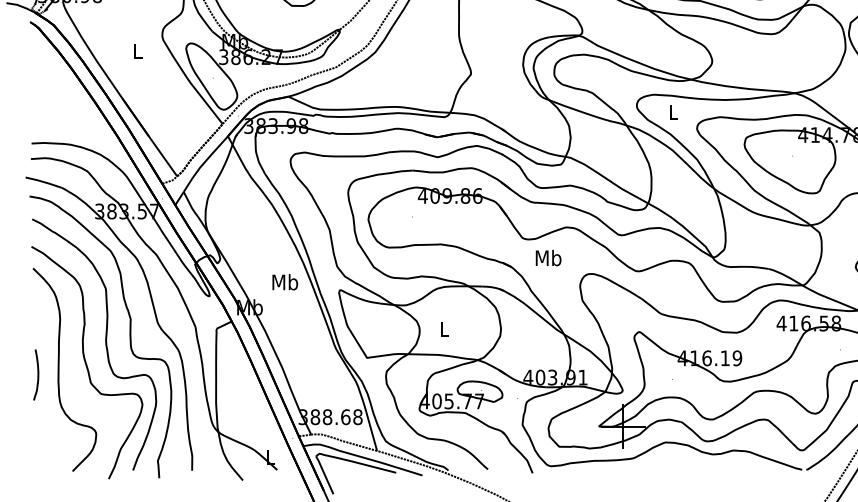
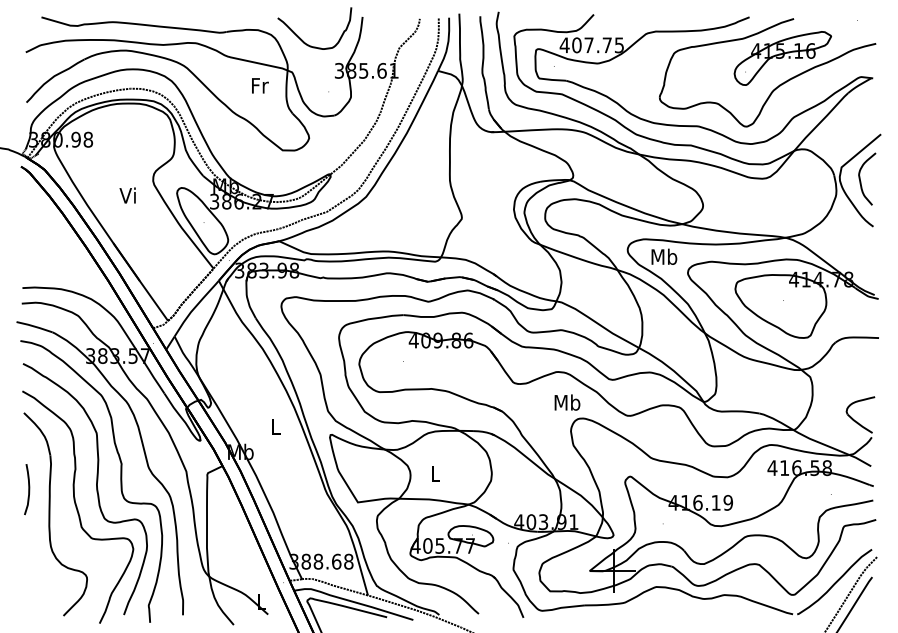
text: (136, 50) -> (127, 195), L -> Vi
text: (673, 111) -> (664, 256), L -> Mb
text: (548, 257) -> (567, 402), moved
text: (284, 281) -> (275, 426), Mb -> L
curve: (37, 374) -> (28, 489), moved

